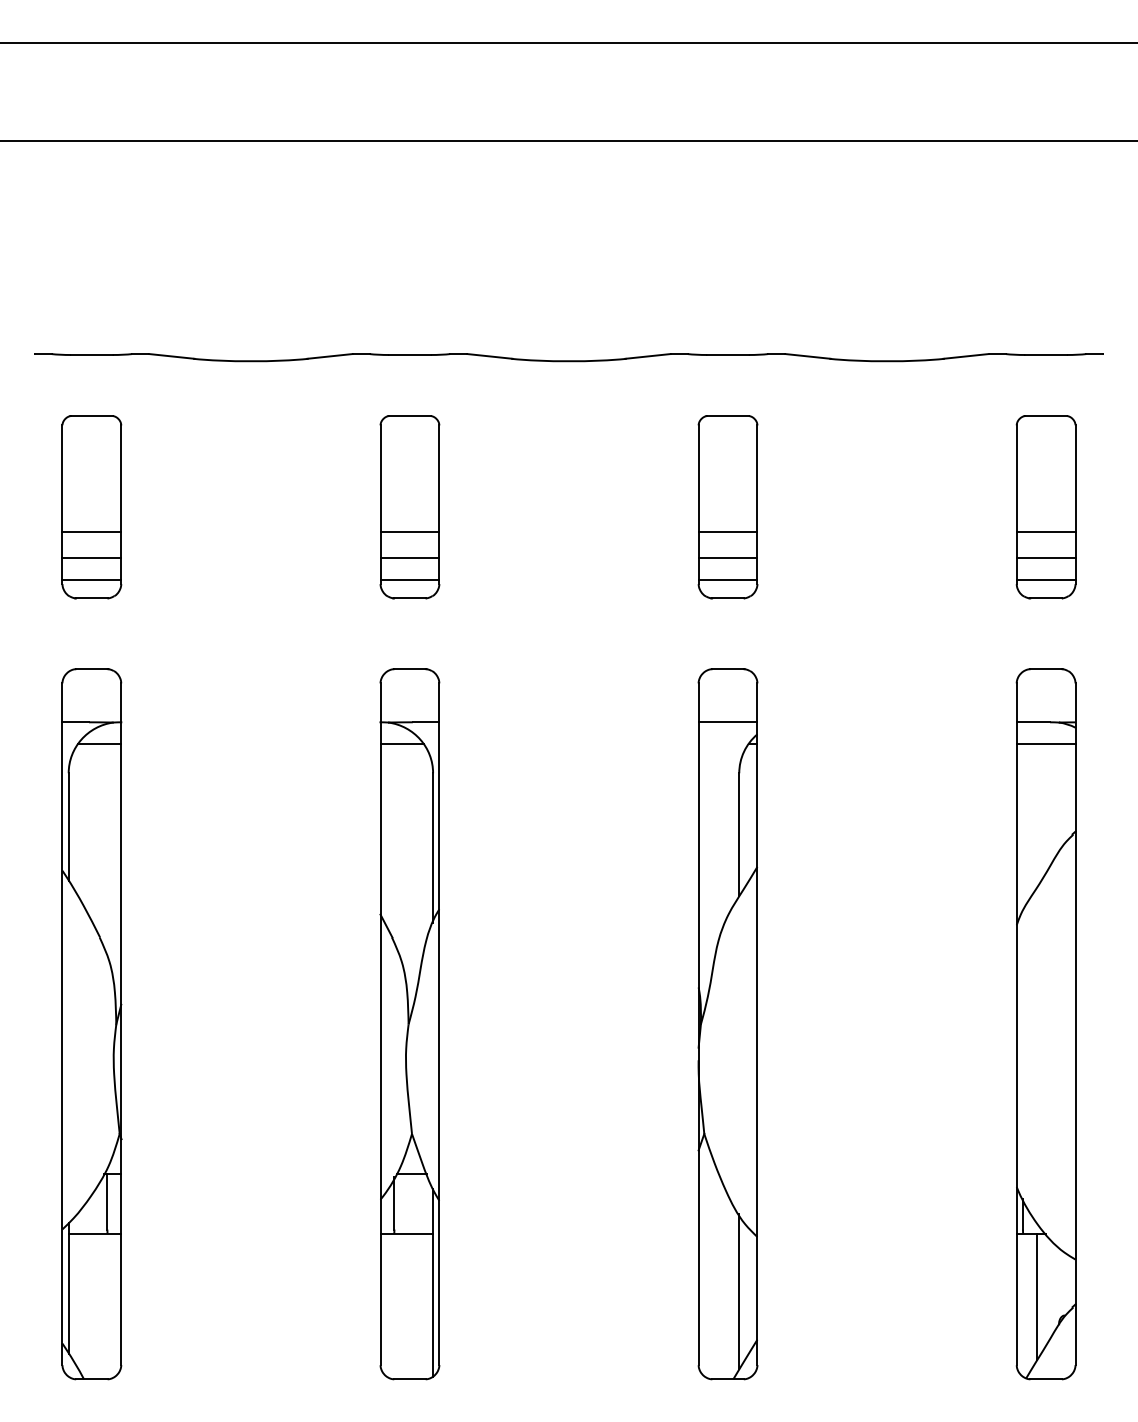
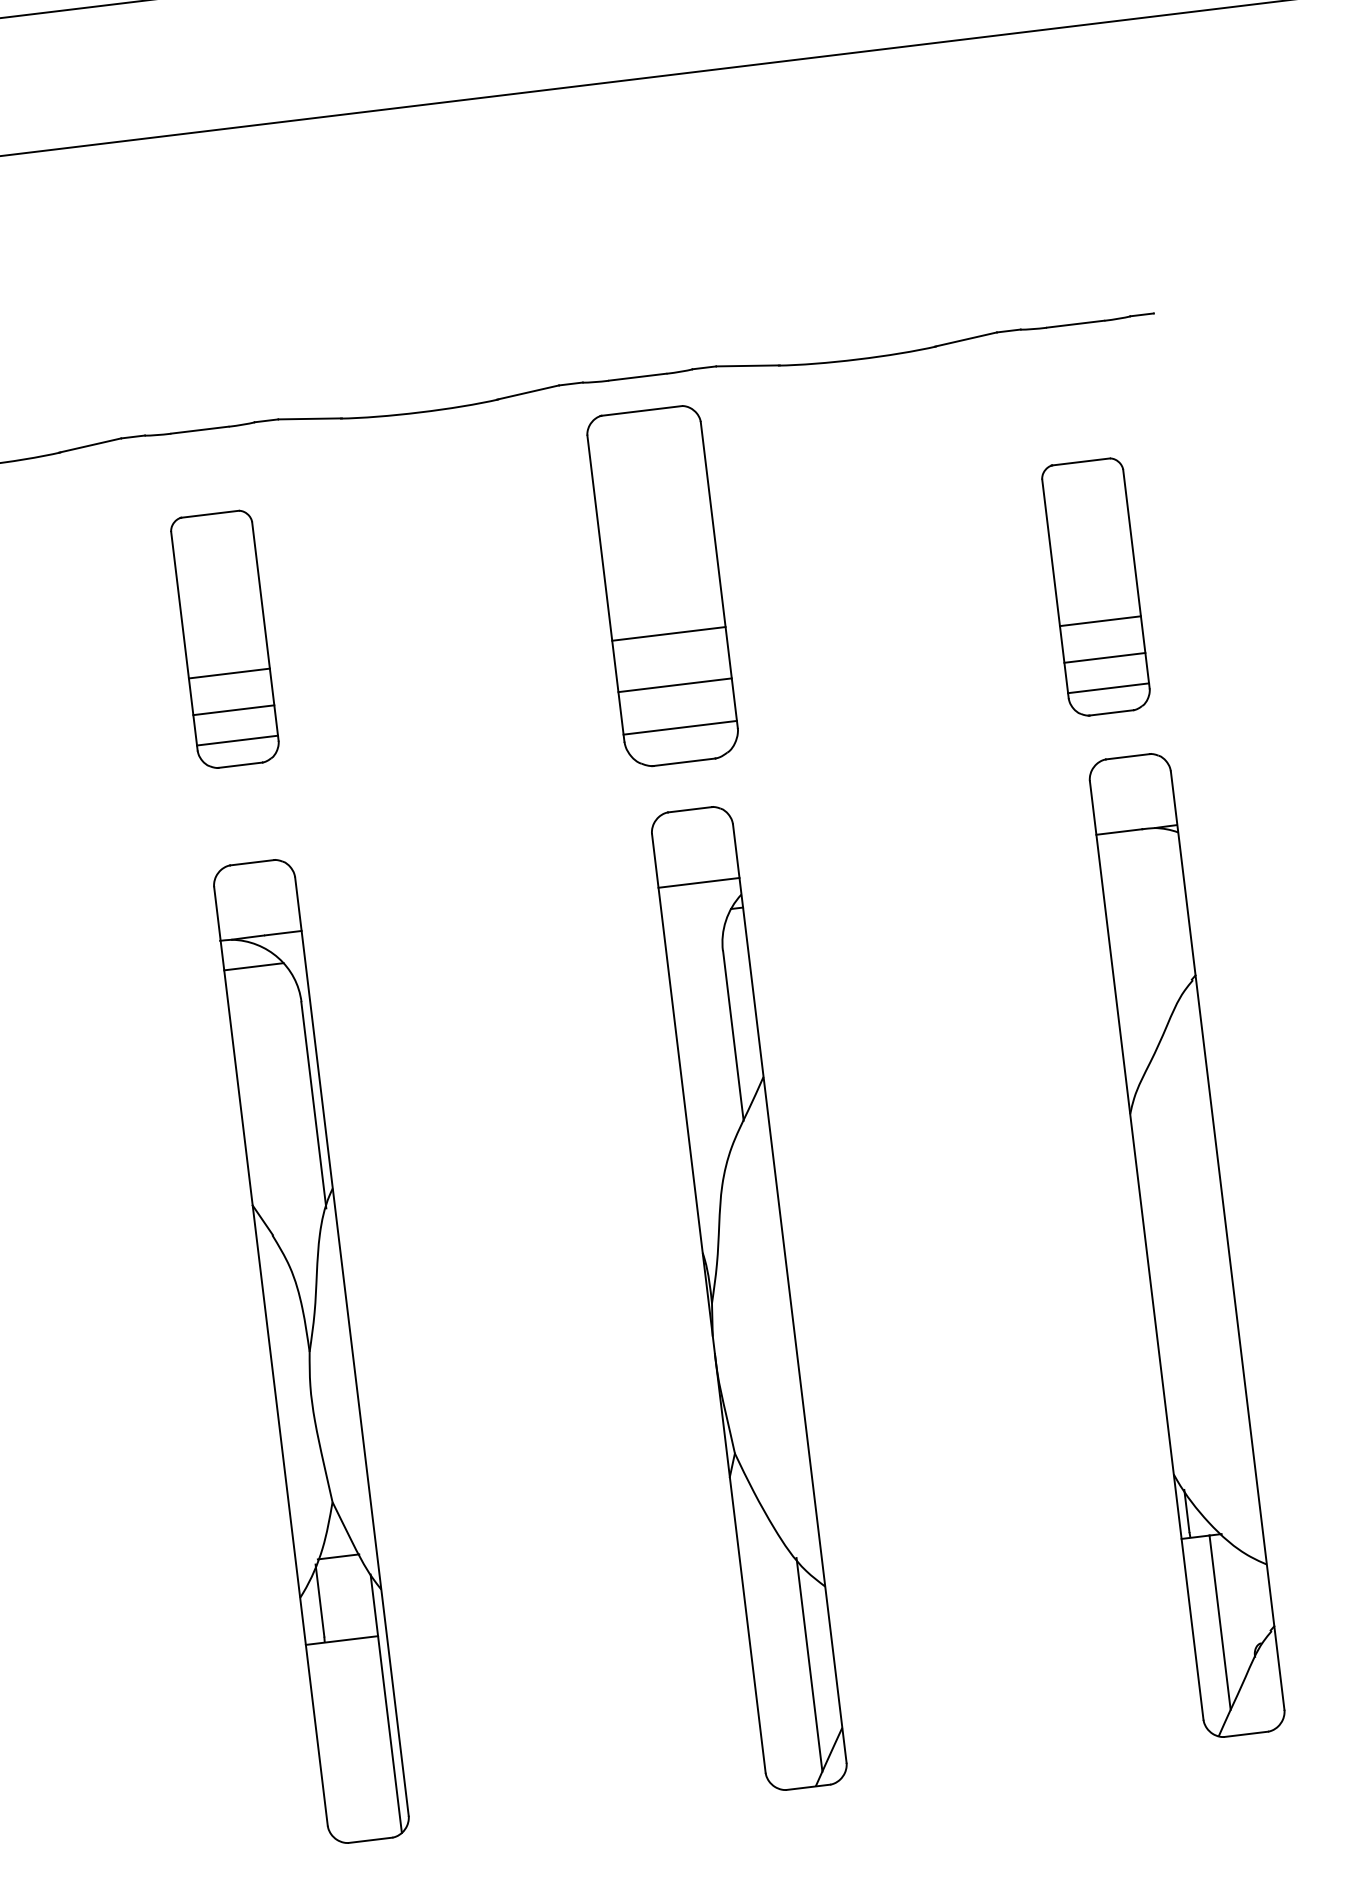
part: (727, 507) -> (662, 587), size x1.4
part: (1045, 507) -> (1095, 587), moved
line: (1045, 743) -> (1139, 859), removed

